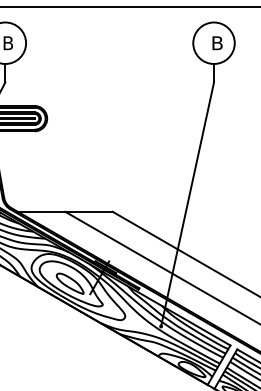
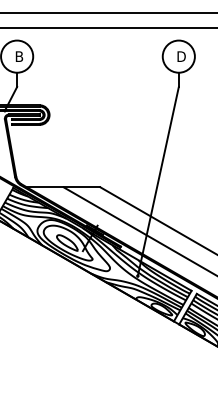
text: (217, 43) -> (181, 56), B -> D

